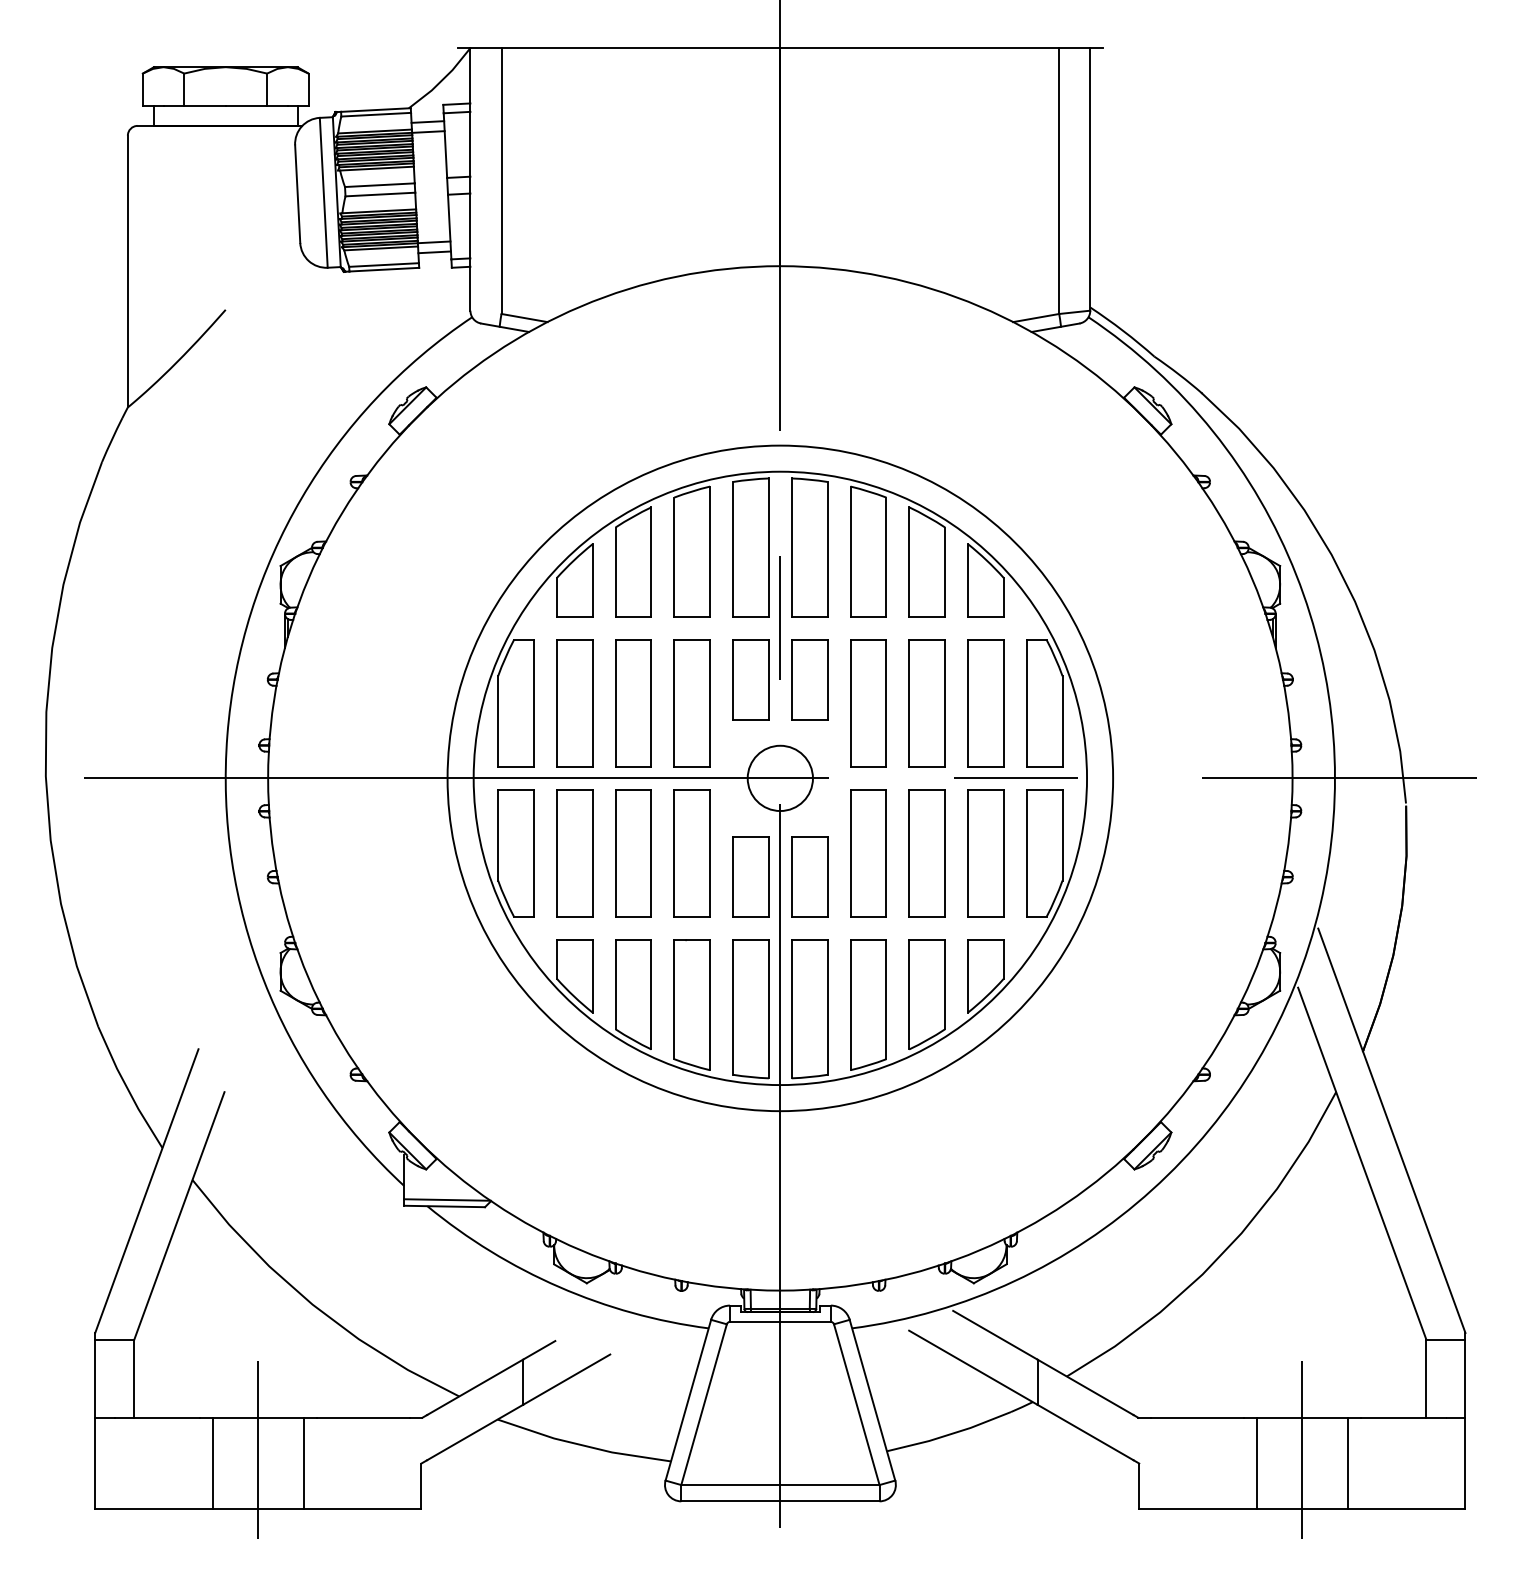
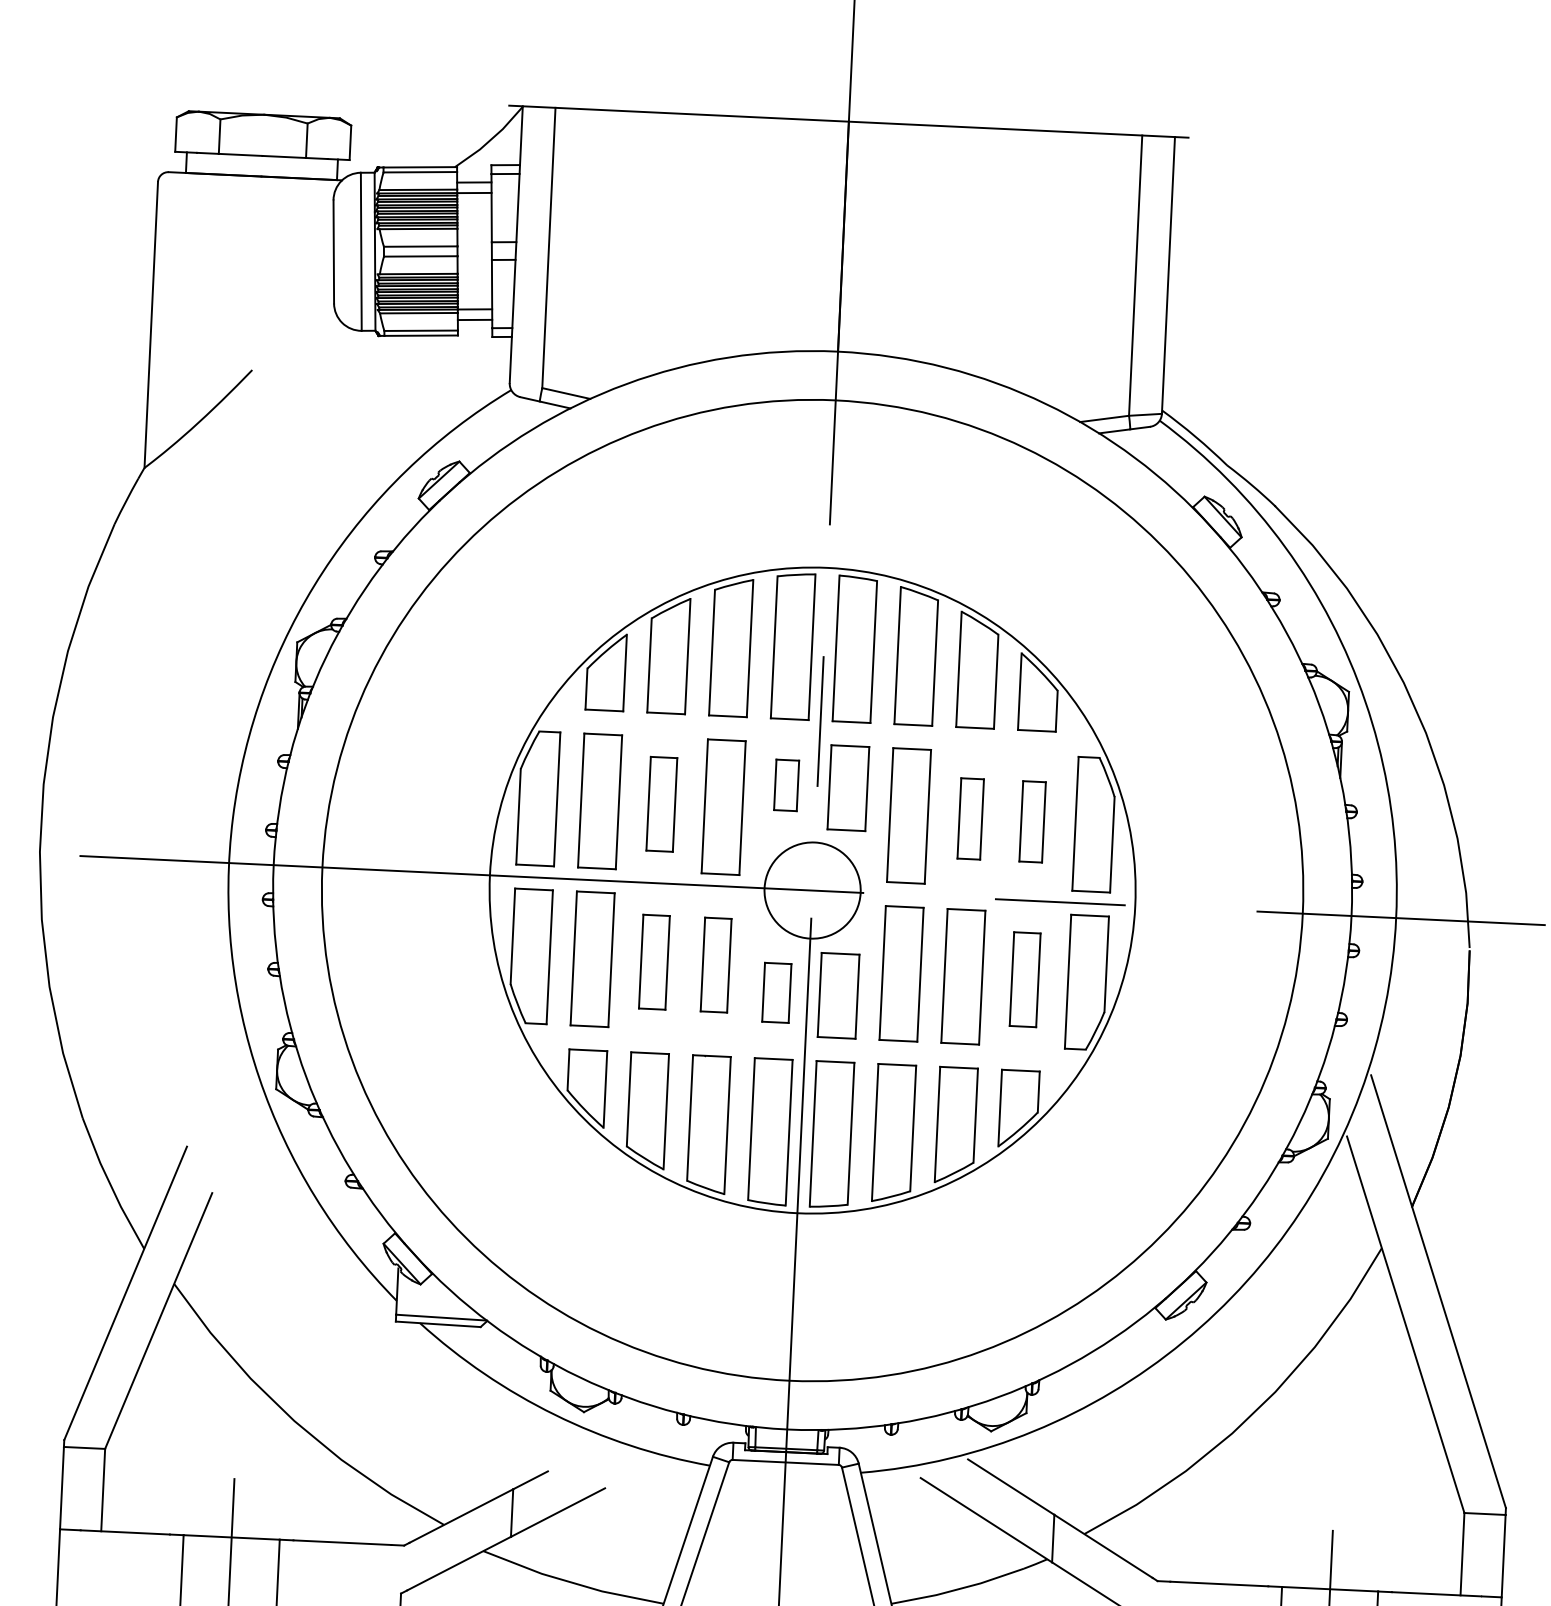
part: (750, 679) -> (786, 785), size x0.6
part: (633, 703) -> (661, 804), size x0.7
part: (926, 703) -> (970, 819), size x0.6
part: (985, 703) -> (1032, 821), size x0.6
circle: (779, 778) -> (811, 890), size x1.4
circle: (780, 778) -> (812, 890), size x1.4
part: (633, 853) -> (654, 962), size x0.7
part: (691, 853) -> (715, 965), size x0.7
part: (985, 853) -> (1024, 979), size x0.7
part: (750, 876) -> (776, 992), size x0.7

